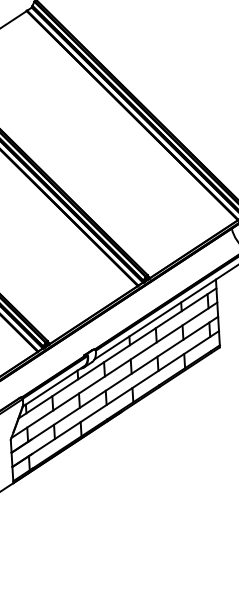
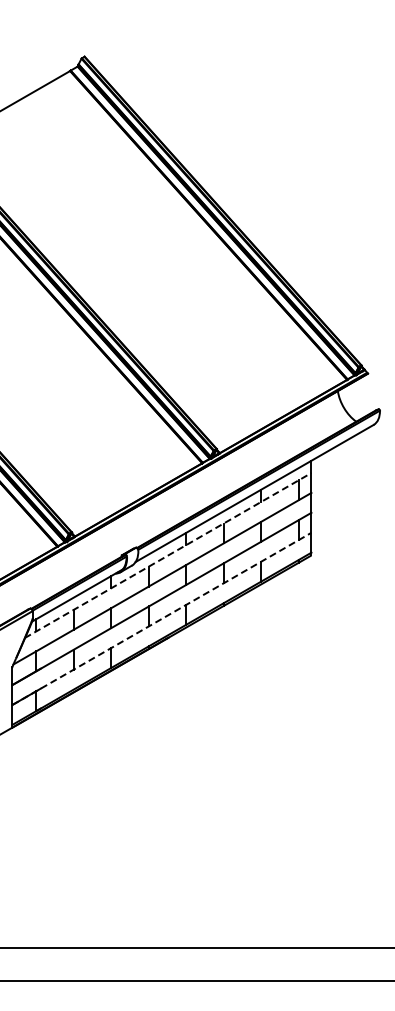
line: (117, 353) -> (168, 555), solid -> dashed
line: (115, 398) -> (161, 618), solid -> dashed

